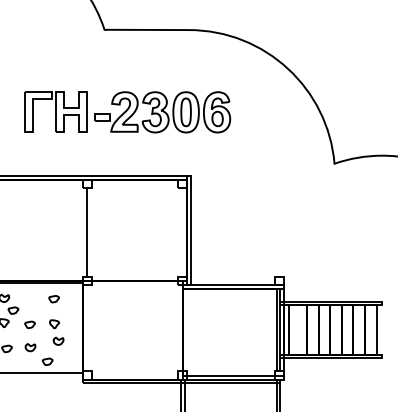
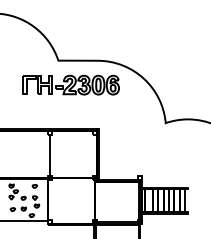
part: (126, 110) -> (70, 84), moved

